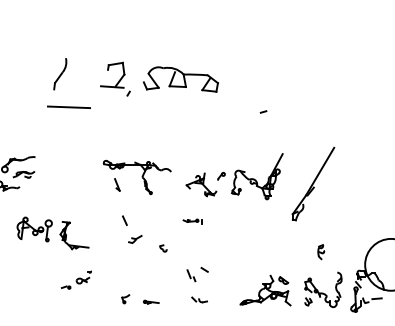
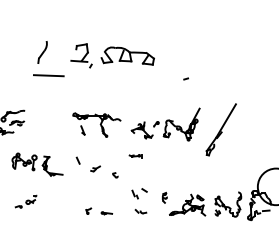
line: (123, 220) -> (77, 160), moved
part: (320, 251) -> (164, 197), moved
part: (75, 279) -> (25, 201), moved

